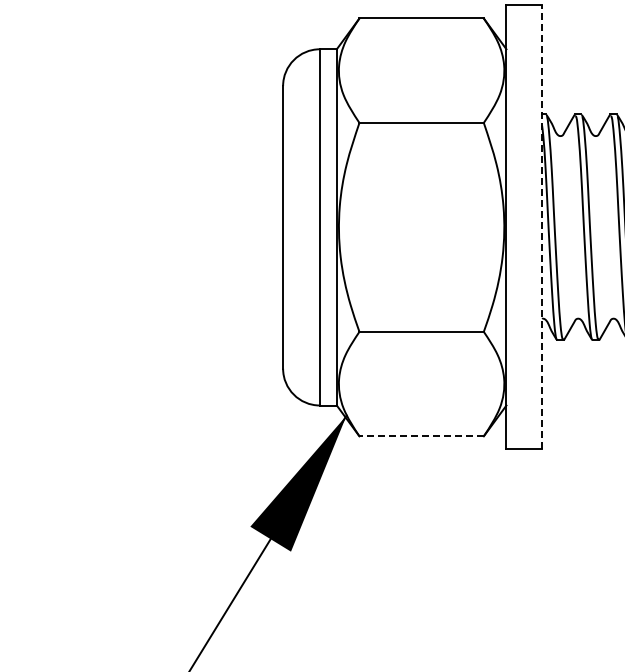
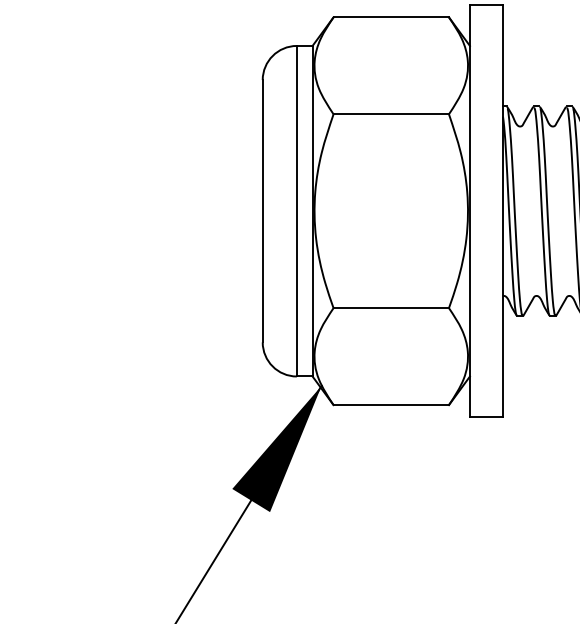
line: (542, 227) -> (503, 211), dashed -> solid
line: (421, 436) -> (391, 405), dashed -> solid

